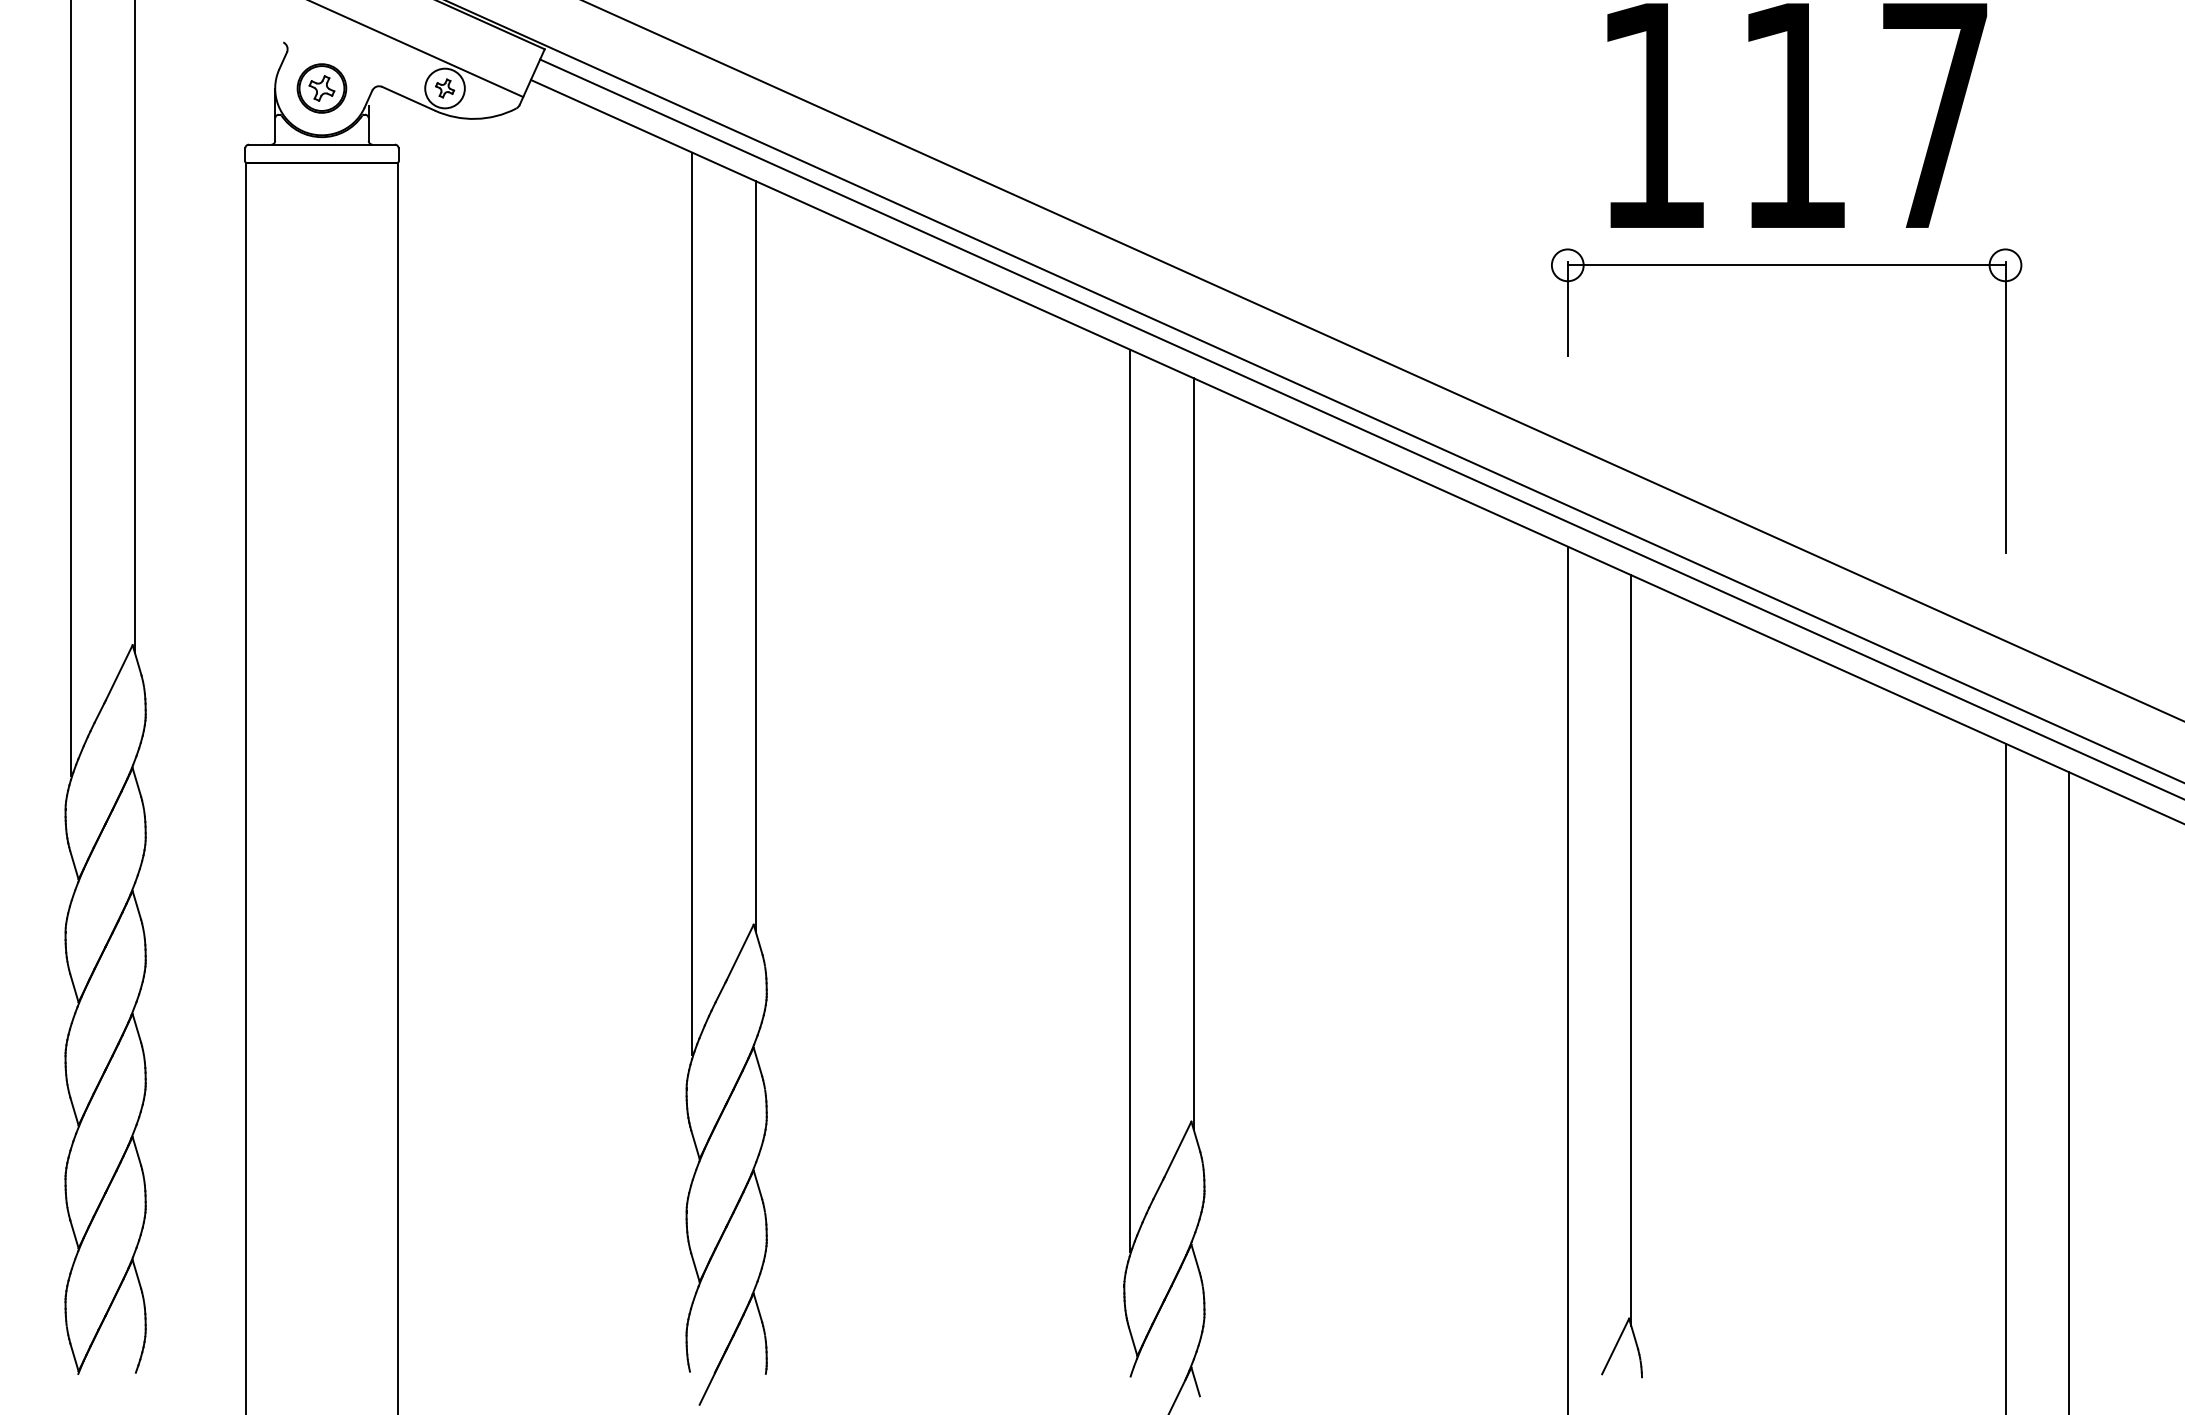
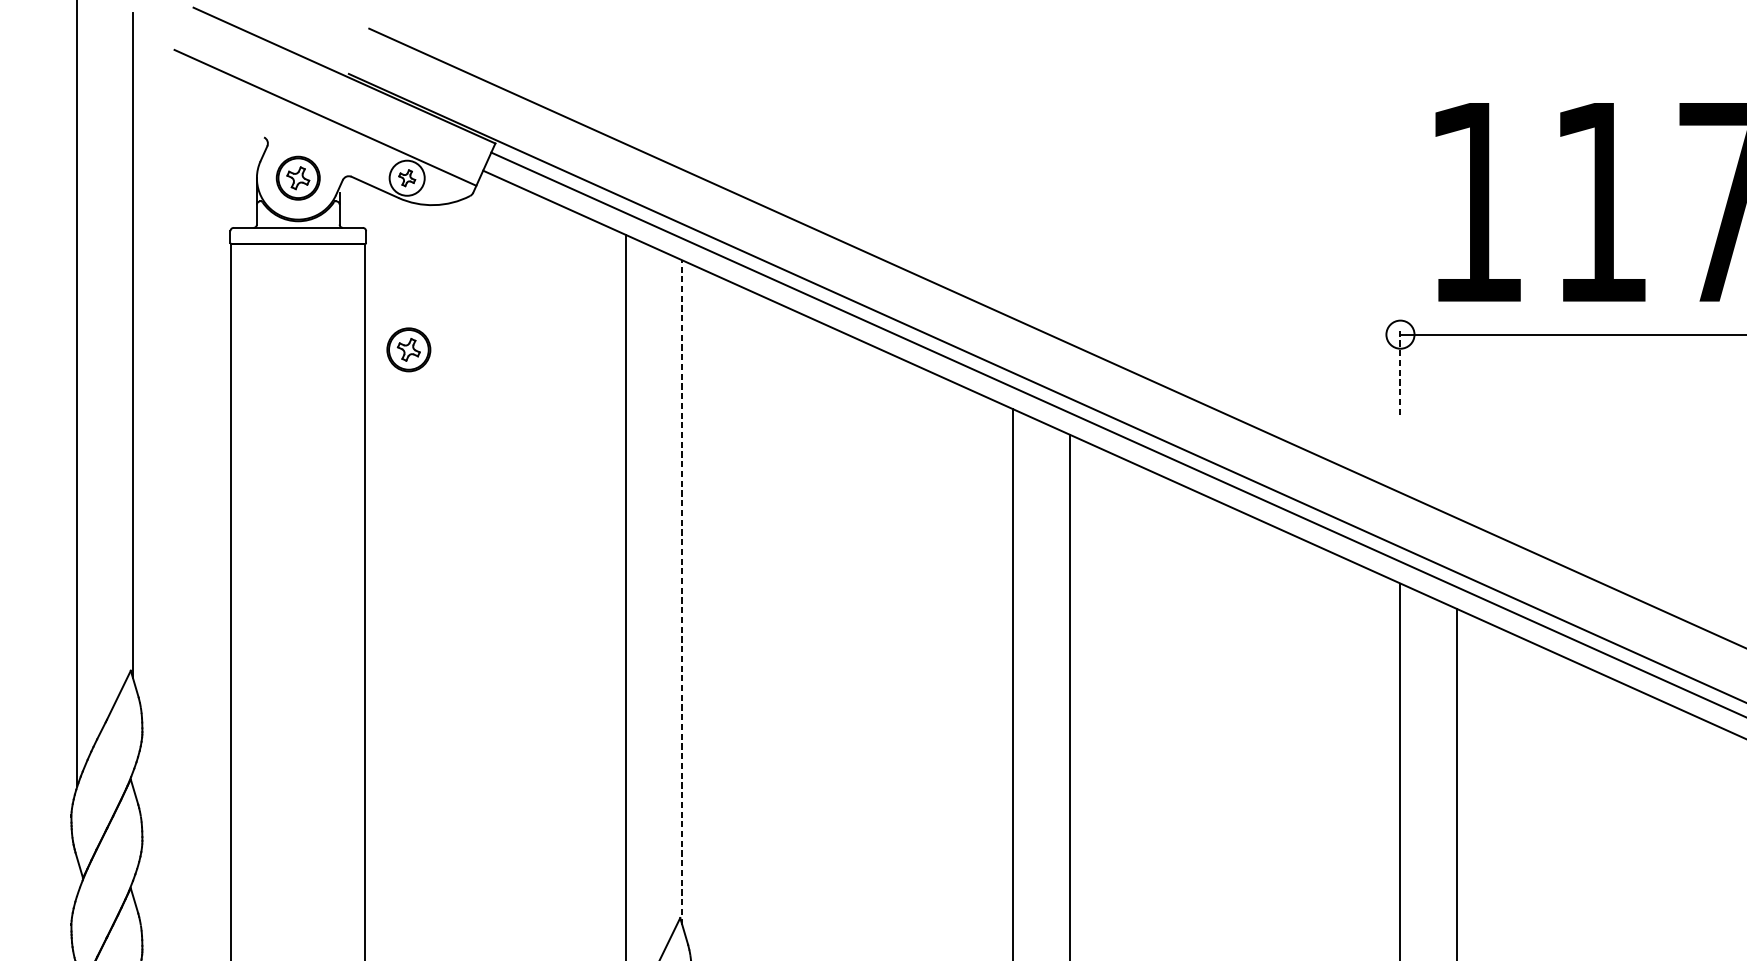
part: (446, 282) -> (408, 349), added
line: (1567, 308) -> (1400, 372), solid -> dashed
line: (755, 556) -> (681, 592), solid -> dashed

